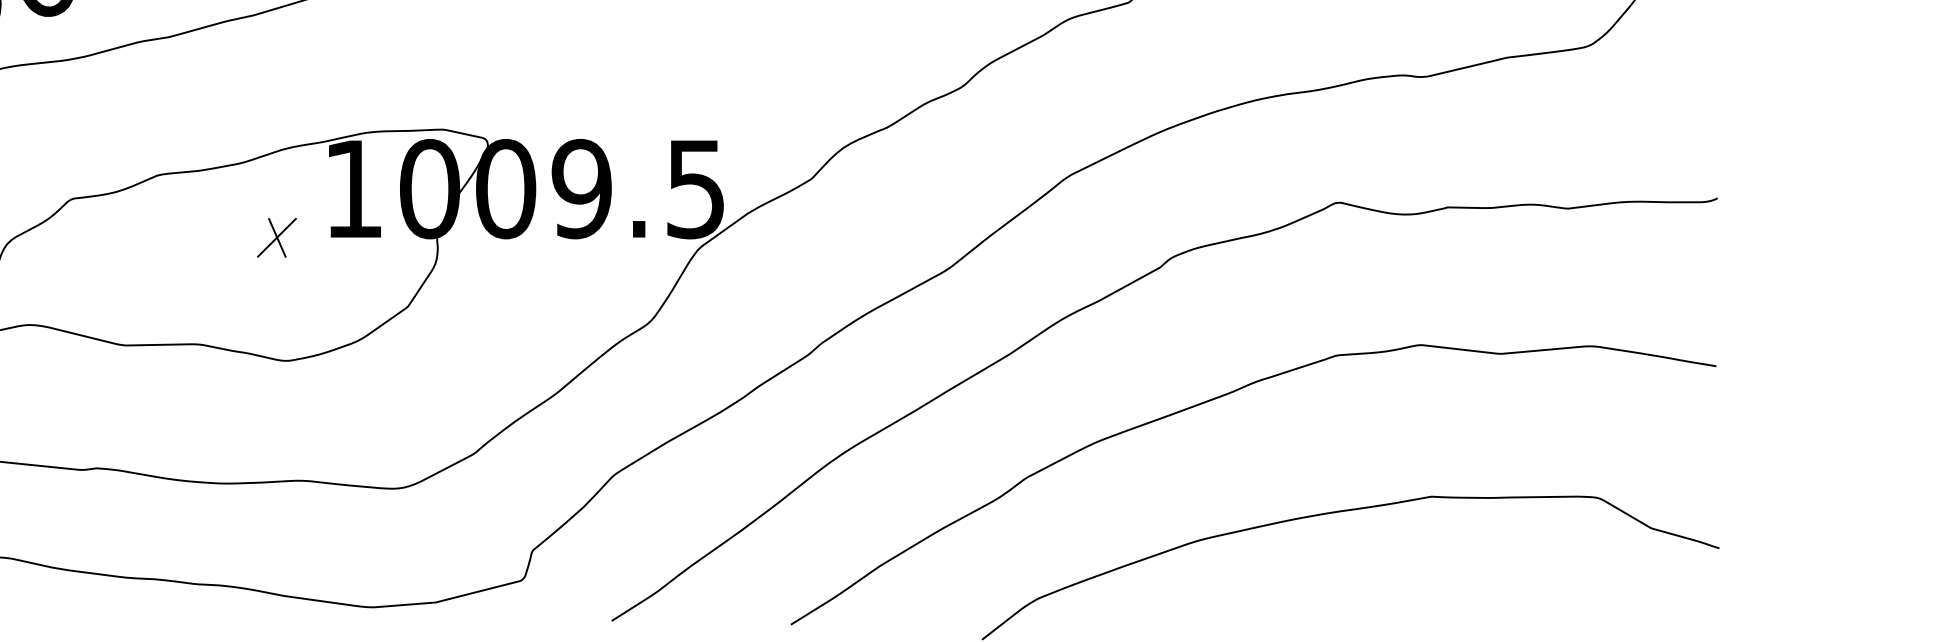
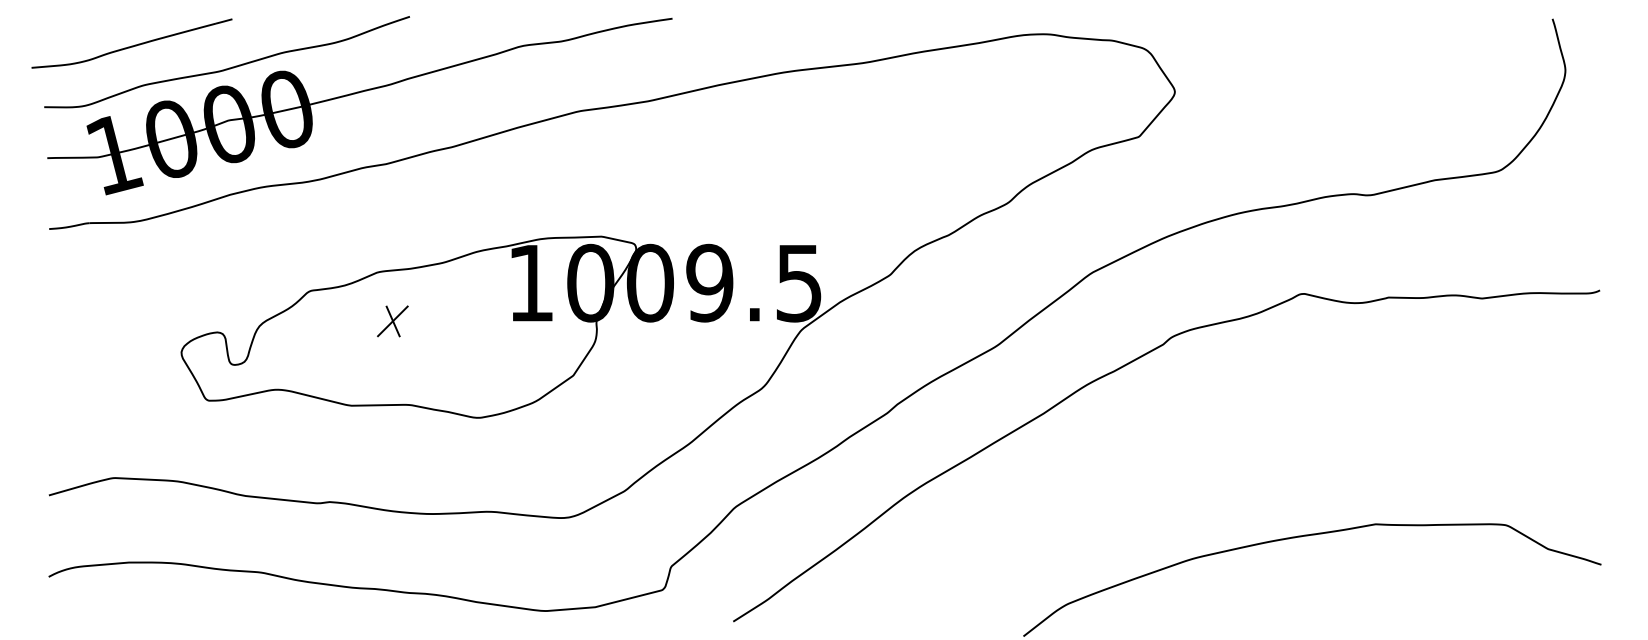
part: (276, 237) -> (392, 321), moved
curve: (1219, 398) -> (1209, 447), removed

